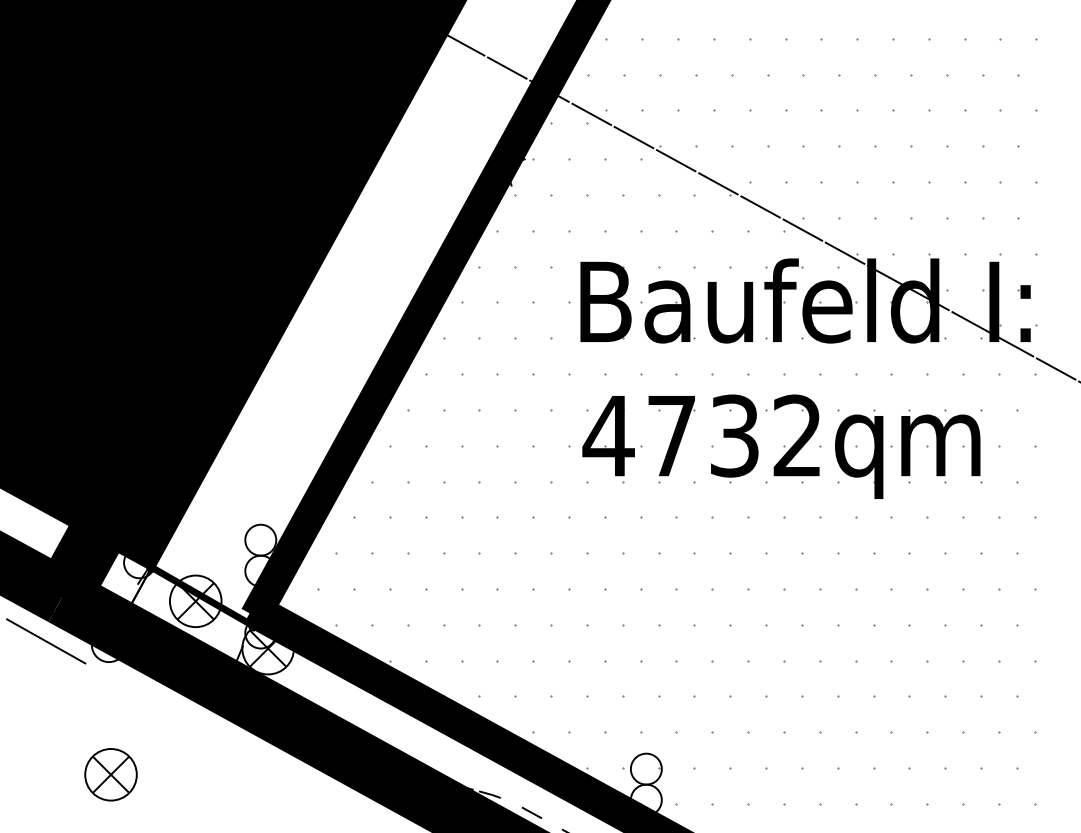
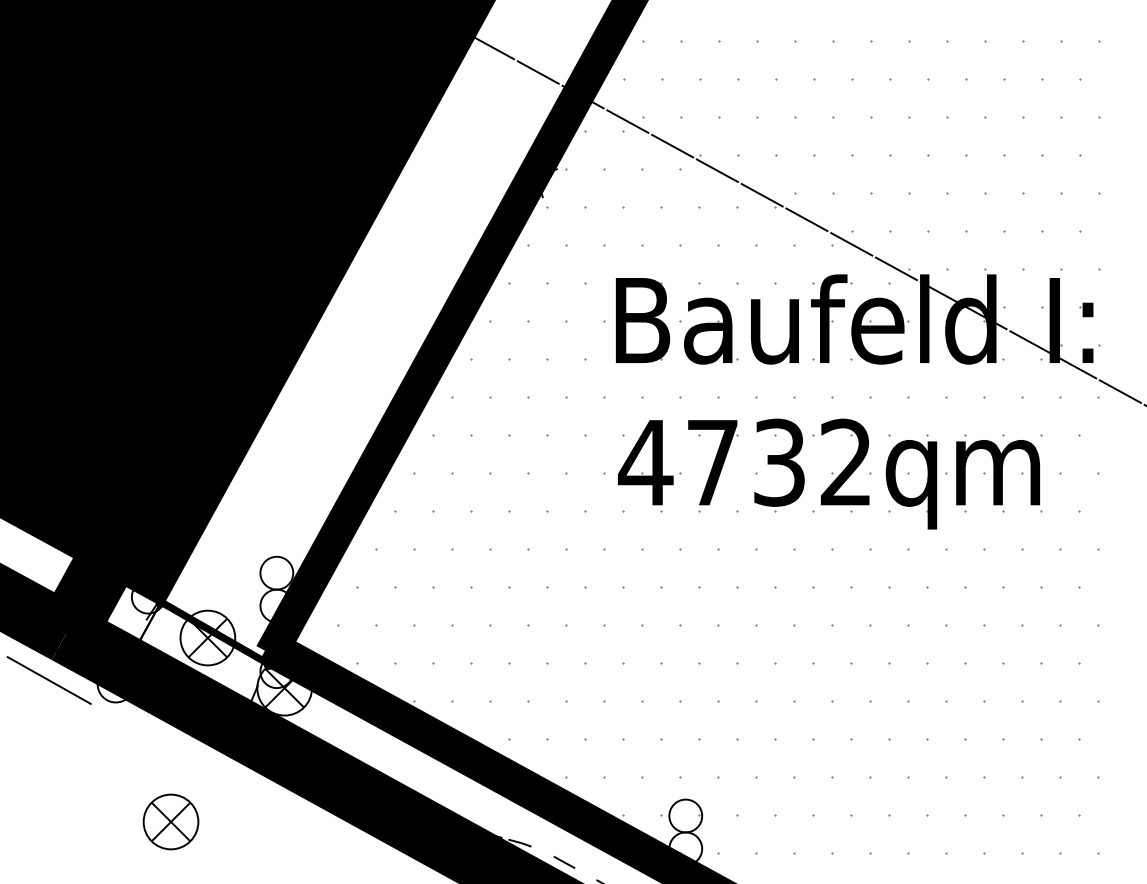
part: (110, 774) -> (170, 821), moved

